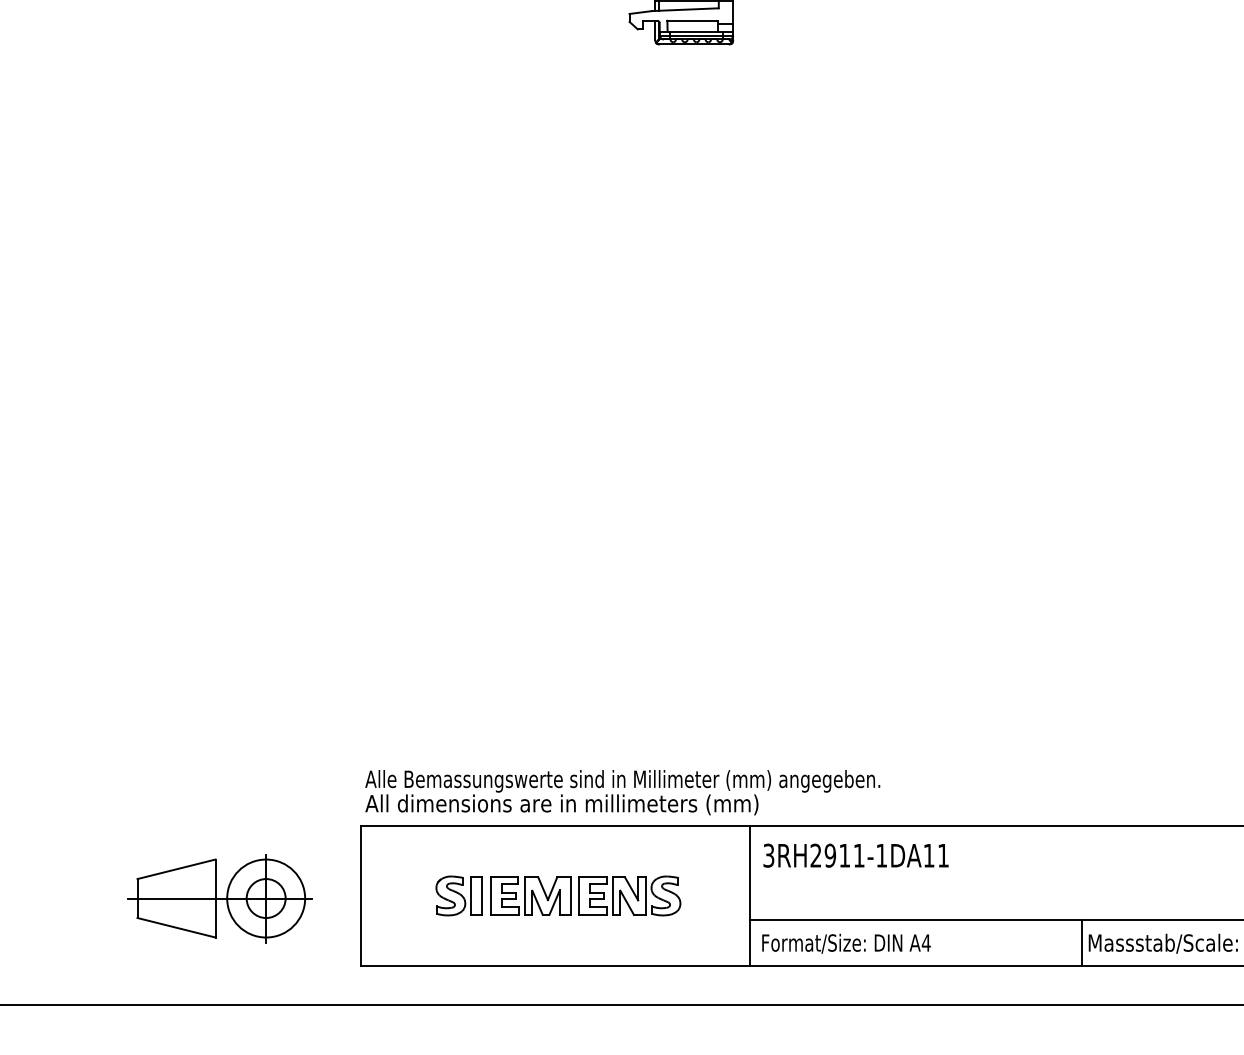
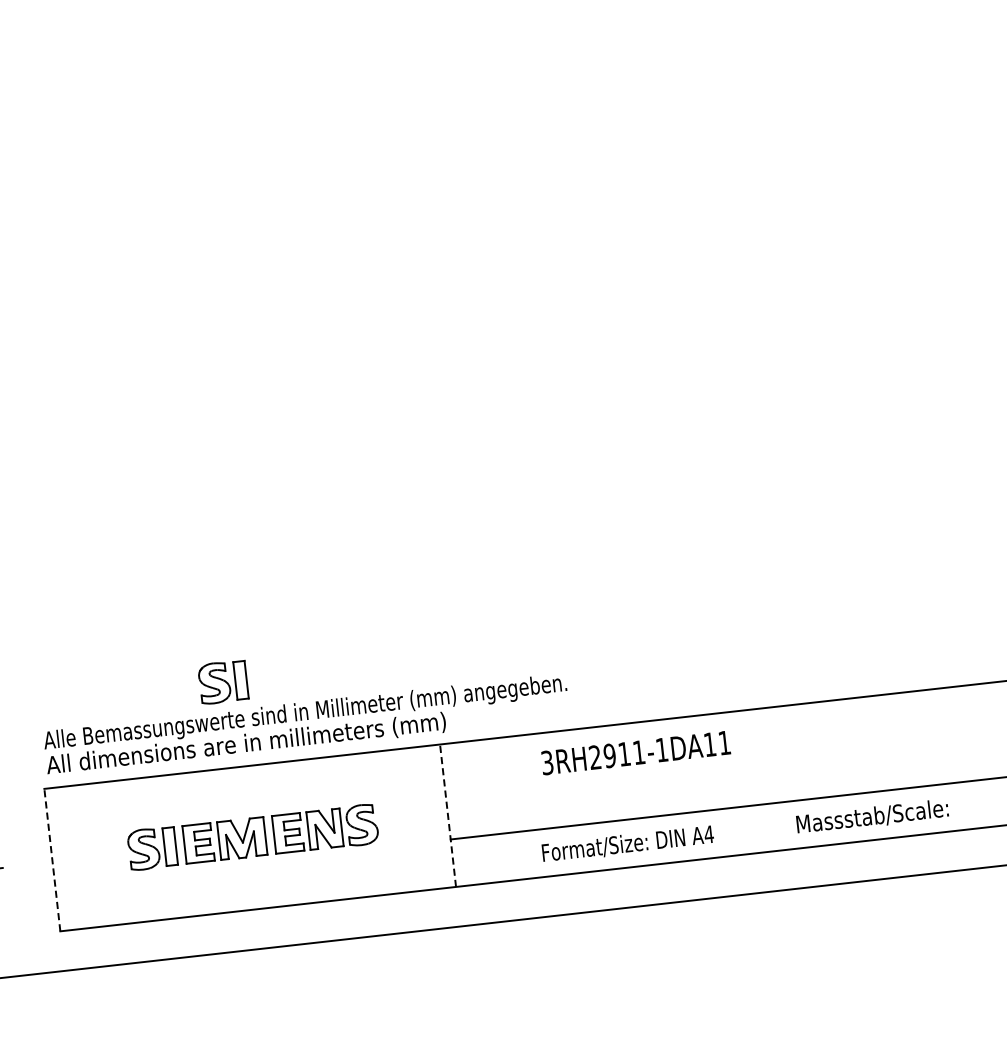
part: (545, 741) -> (222, 681), added
text: (855, 855) -> (635, 752), moved
line: (360, 895) -> (52, 859), solid -> dashed
line: (750, 895) -> (448, 814), solid -> dashed
line: (1081, 942) -> (789, 824), removed
text: (846, 943) -> (628, 844), moved

